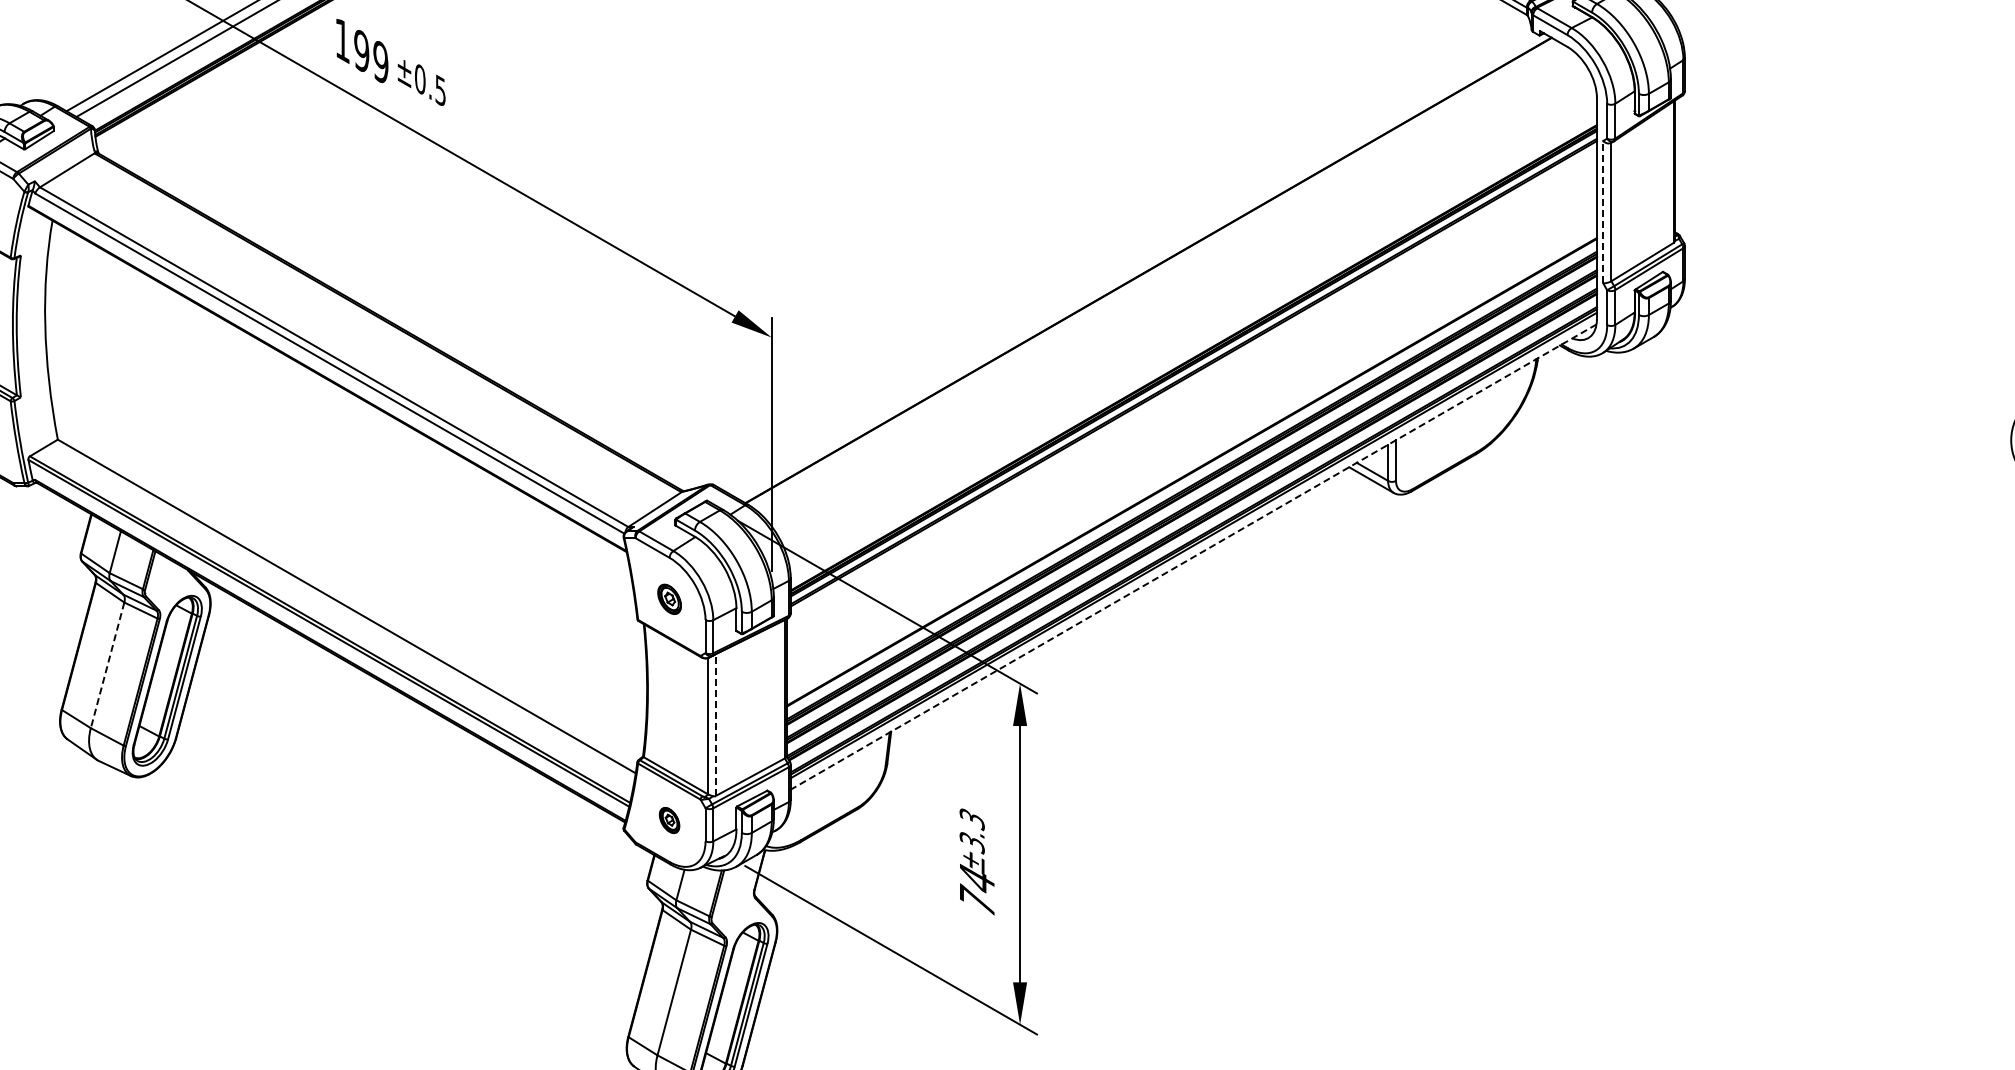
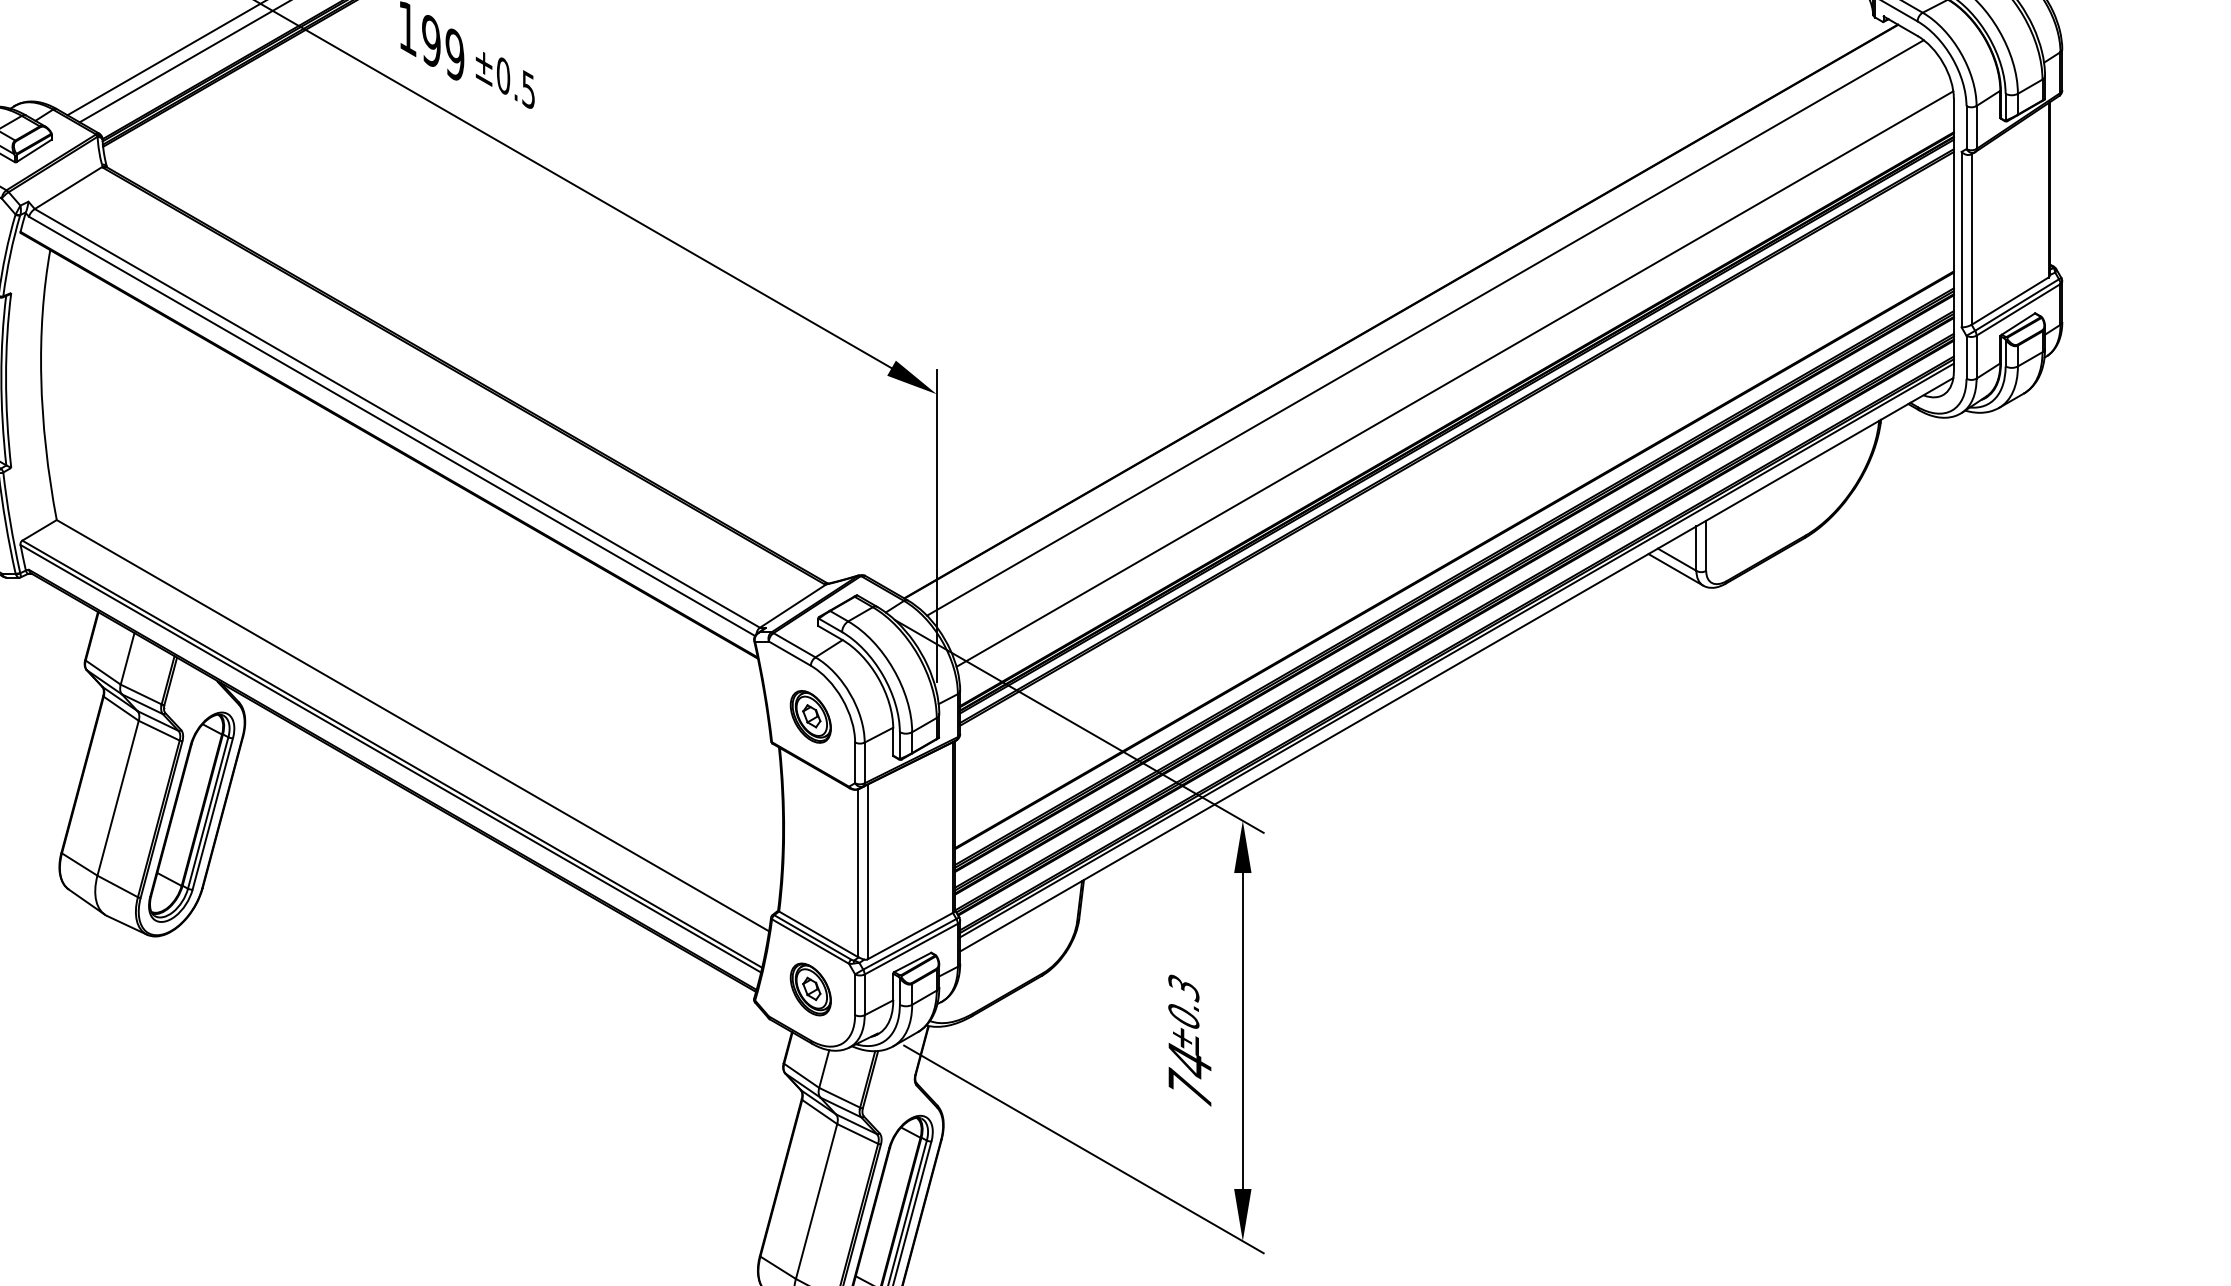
line: (1603, 211) -> (1961, 238), dashed -> solid
line: (1167, 283) -> (1424, 327), added
line: (1191, 324) -> (1454, 378), added
line: (1193, 557) -> (1456, 665), dashed -> solid
part: (669, 599) -> (810, 717), size x1.43
line: (107, 665) -> (117, 798), dashed -> solid
line: (715, 725) -> (867, 872), dashed -> solid
part: (669, 820) -> (810, 989), size x1.67
text: (971, 843) -> (1182, 1017), ±3.3 -> ±0.3

